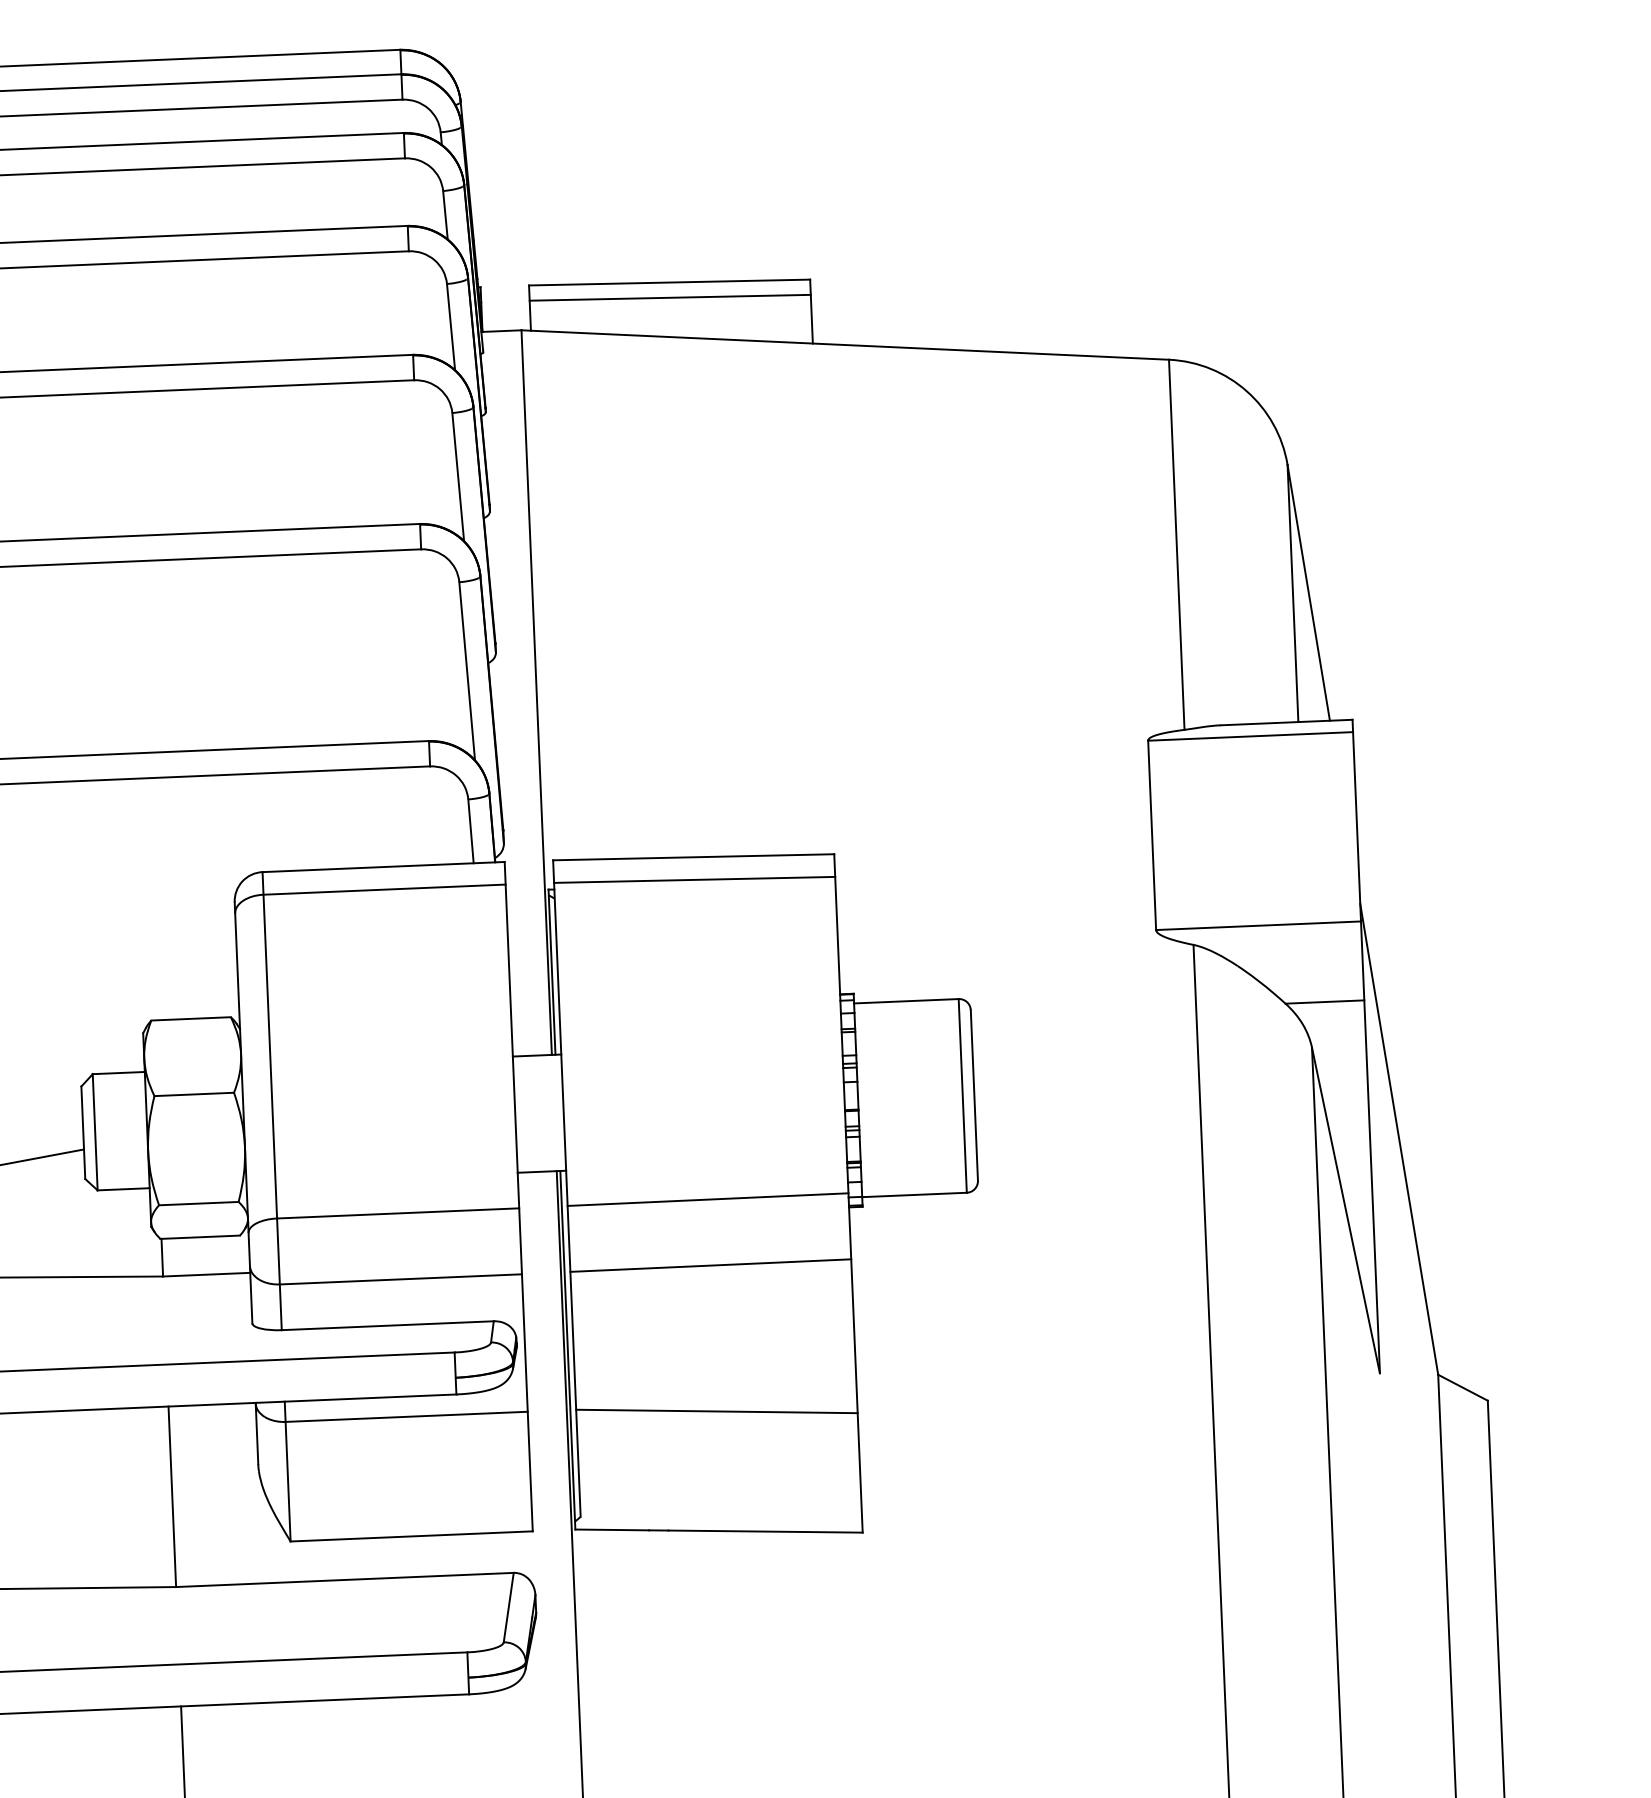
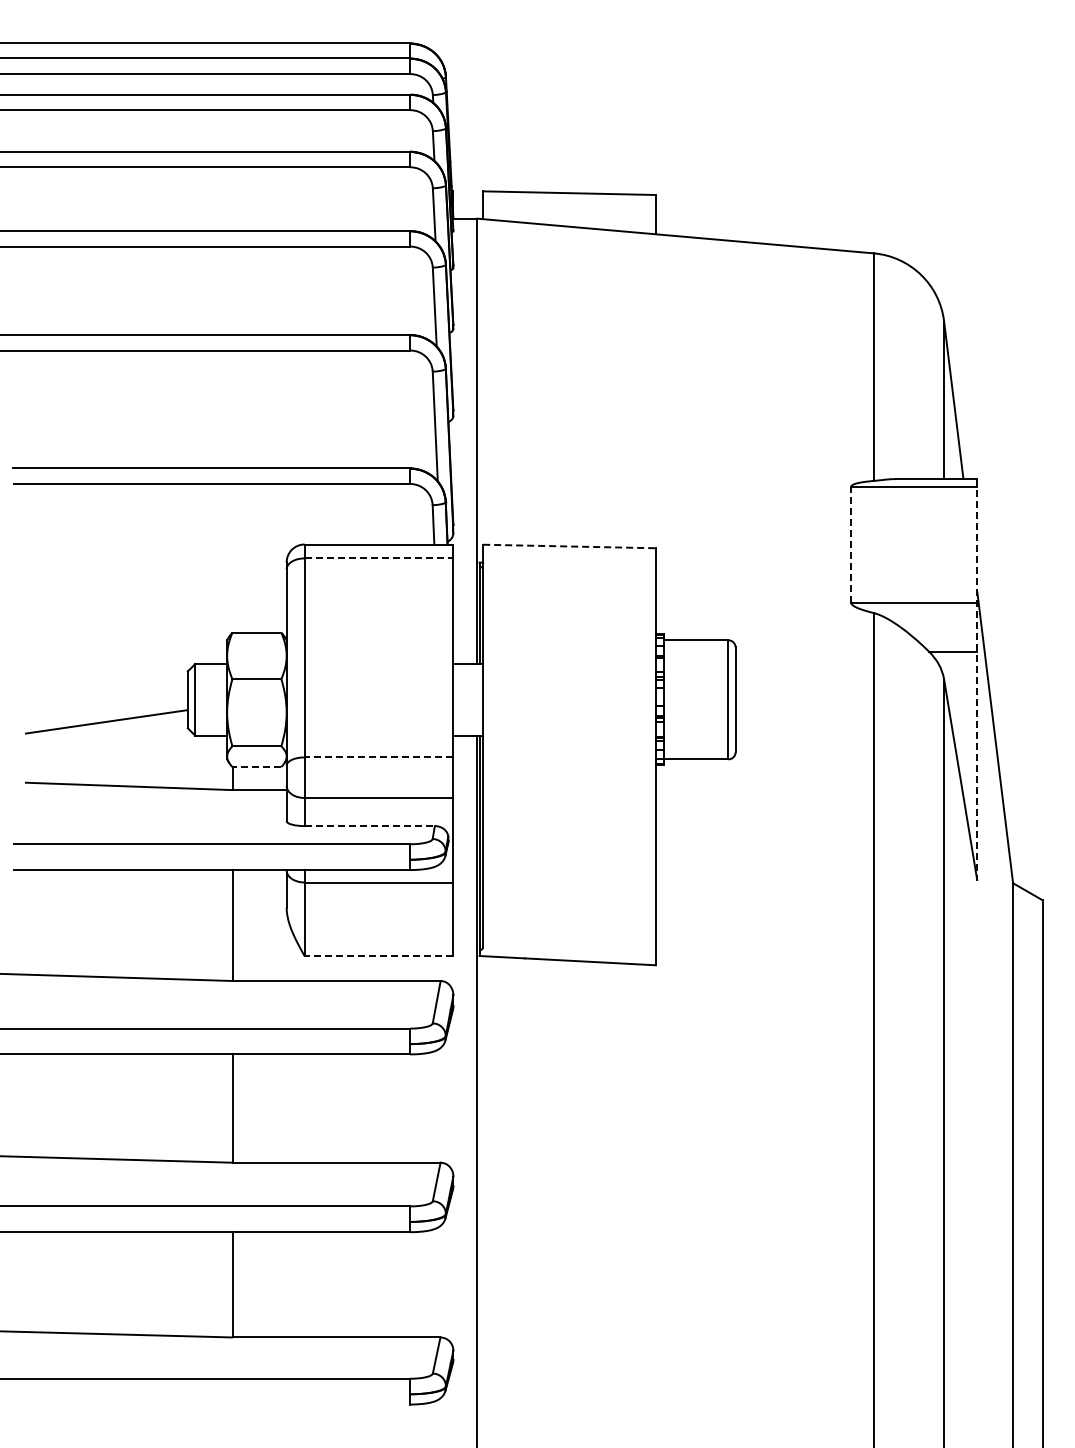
line: (670, 297) -> (569, 202), removed
line: (1152, 834) -> (851, 544), solid -> dashed
line: (695, 857) -> (570, 546), solid -> dashed
line: (694, 880) -> (569, 560), removed
line: (385, 889) -> (379, 558), solid -> dashed
line: (1366, 1045) -> (977, 679), solid -> dashed
line: (707, 1198) -> (569, 756), removed
line: (397, 1213) -> (378, 757), solid -> dashed
line: (199, 1236) -> (256, 766), solid -> dashed
line: (710, 1265) -> (569, 797), removed
line: (389, 1326) -> (370, 826), solid -> dashed
line: (716, 1410) -> (569, 886), removed
line: (410, 1537) -> (378, 956), solid -> dashed

